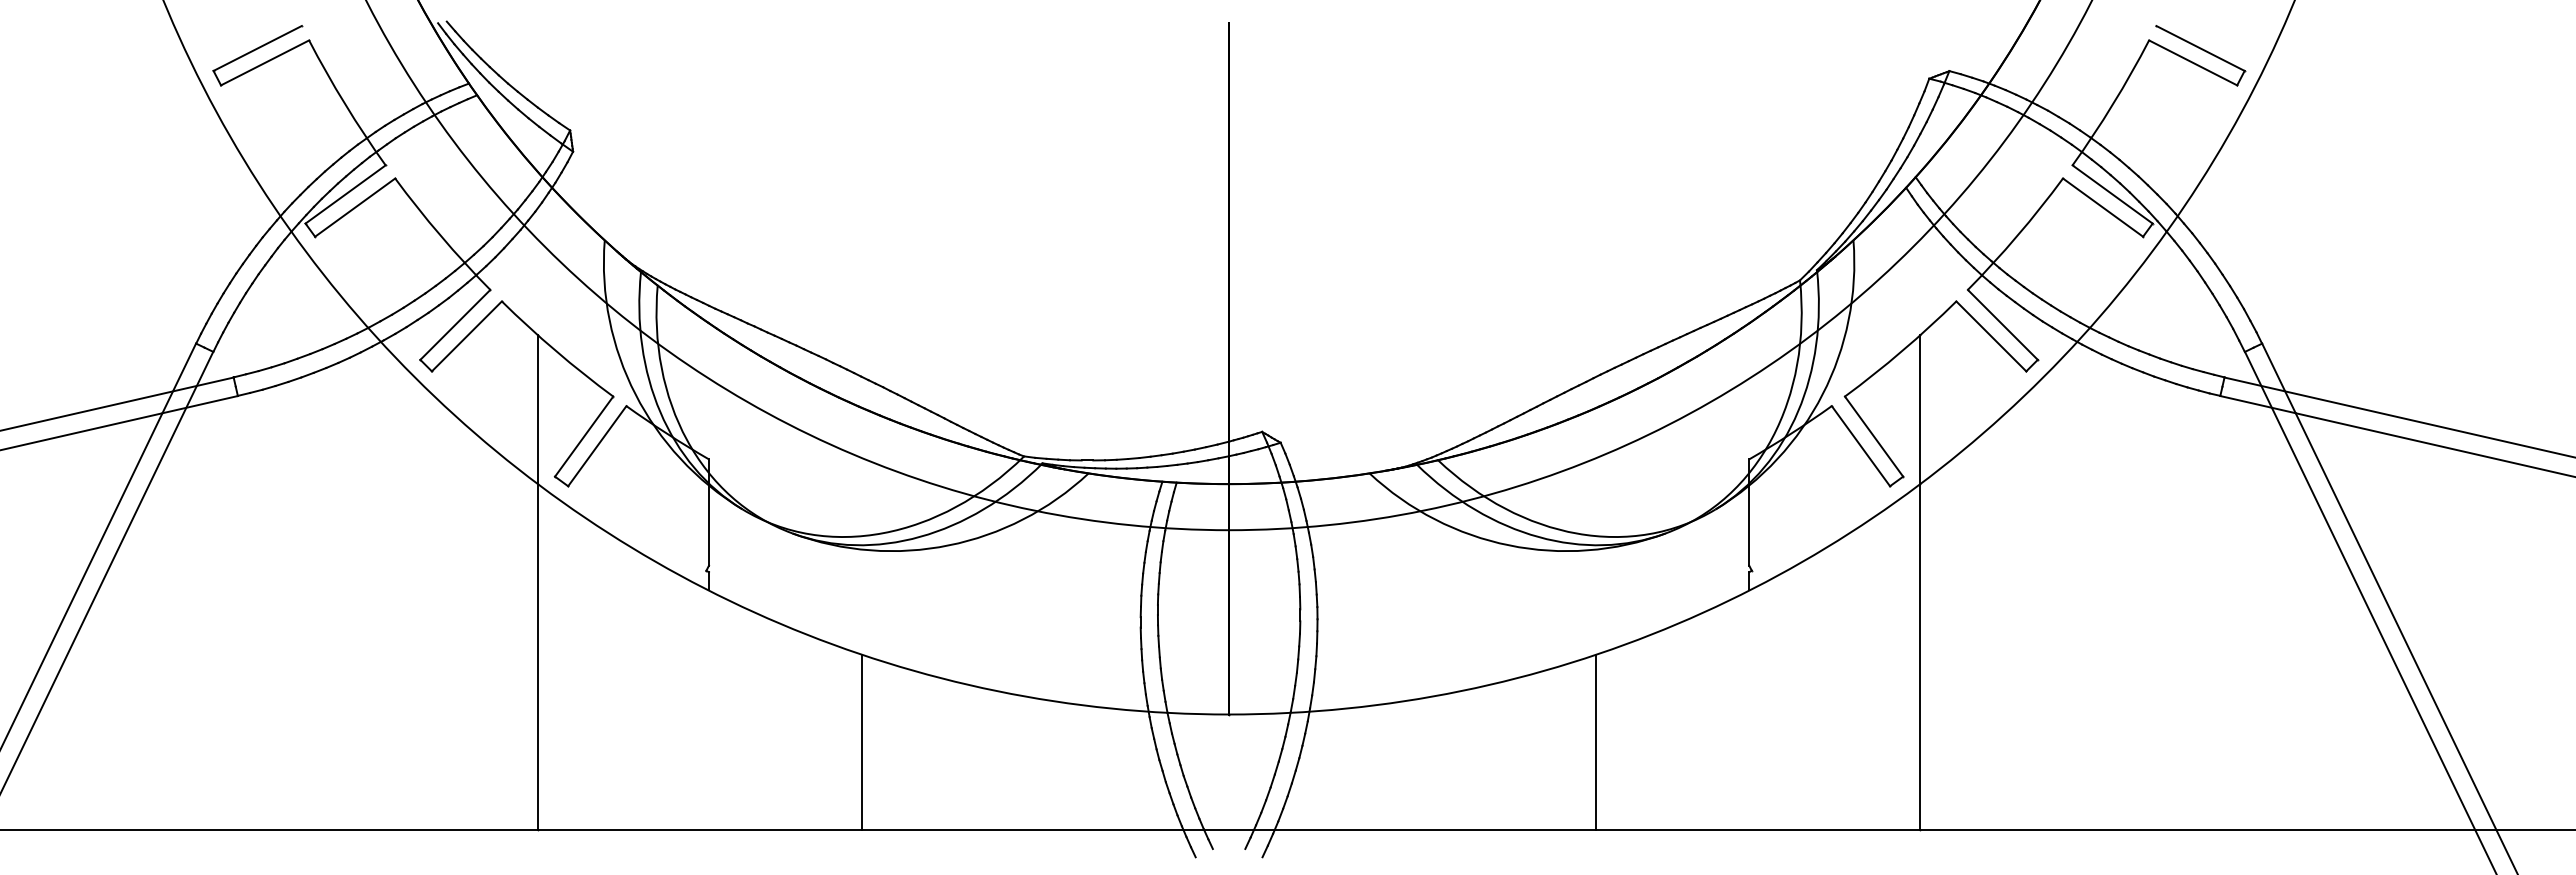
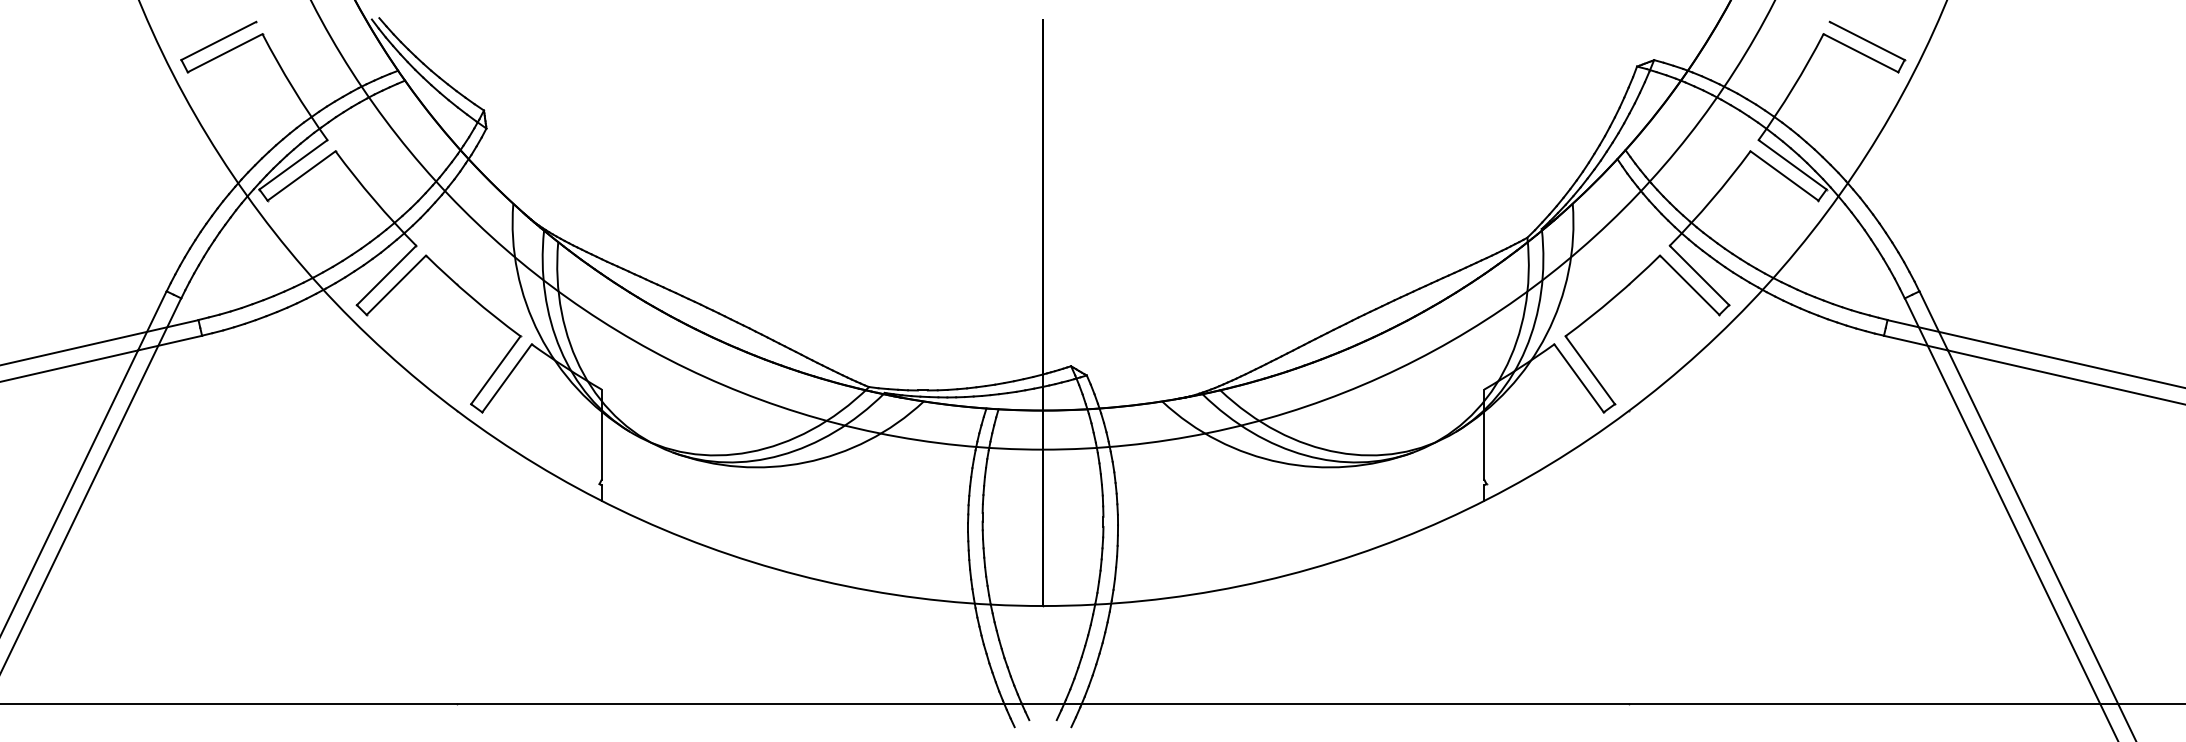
line: (538, 582) -> (457, 494), removed
line: (1920, 582) -> (1629, 494), removed
line: (862, 741) -> (732, 628), removed
line: (1595, 741) -> (1353, 628), removed

